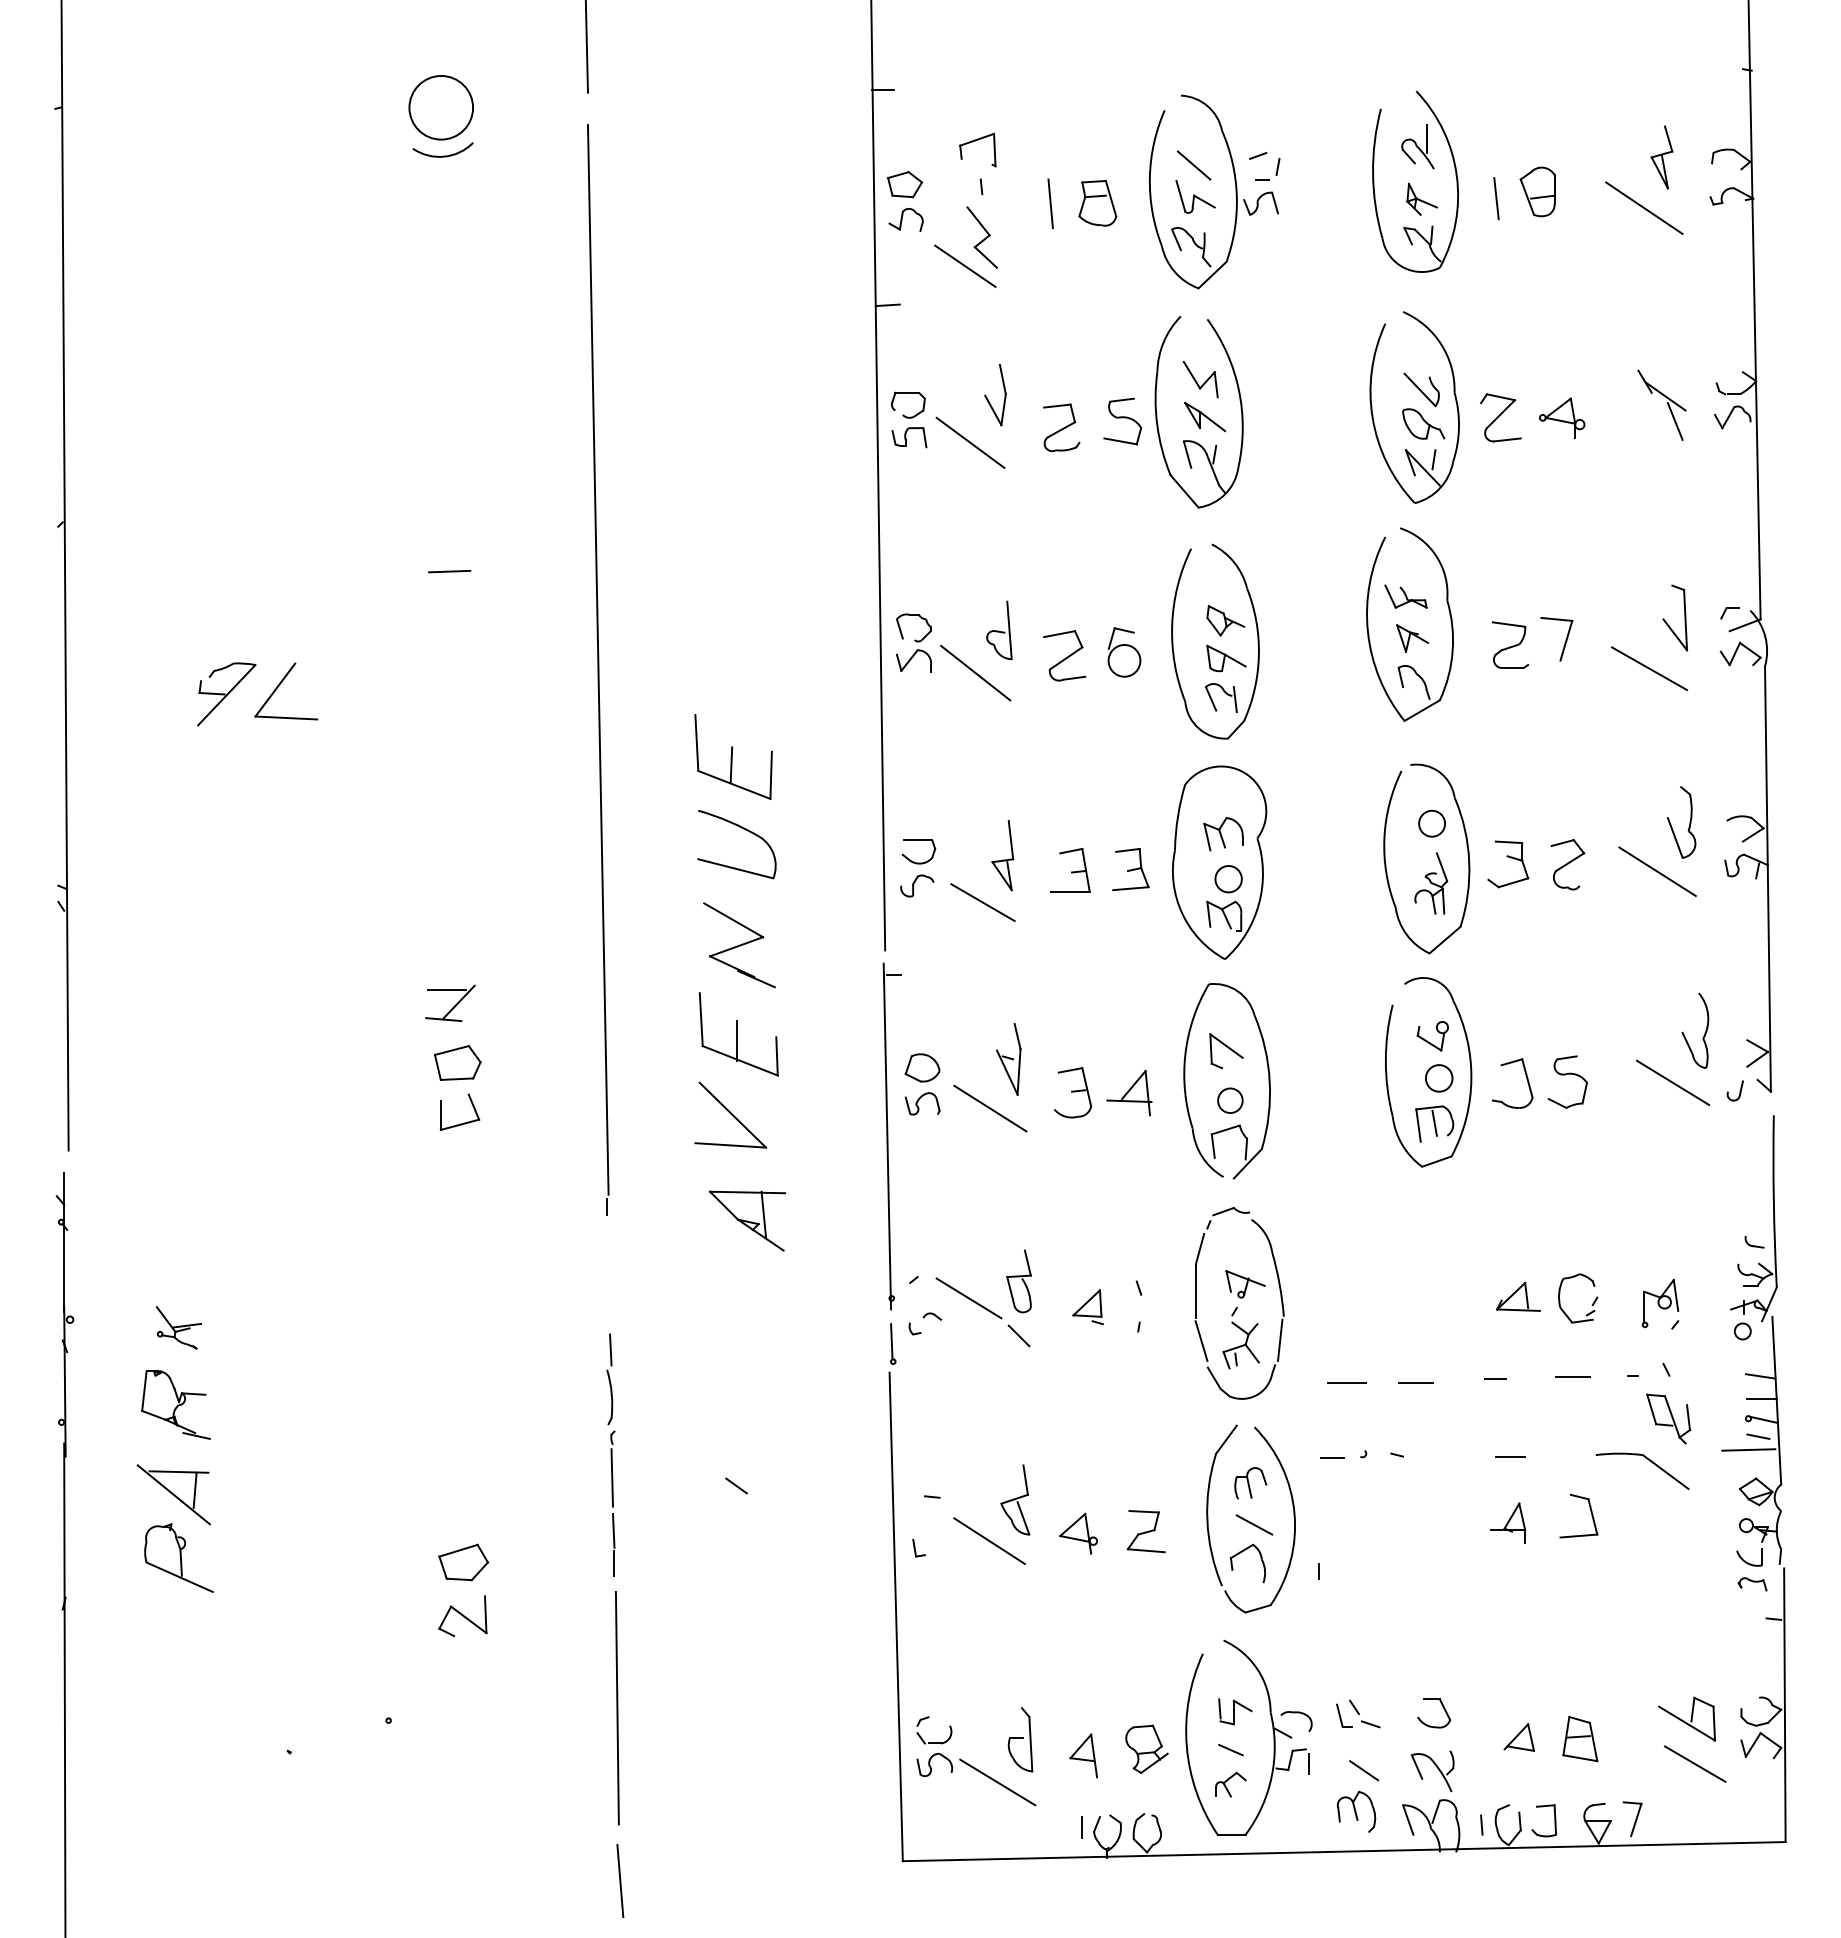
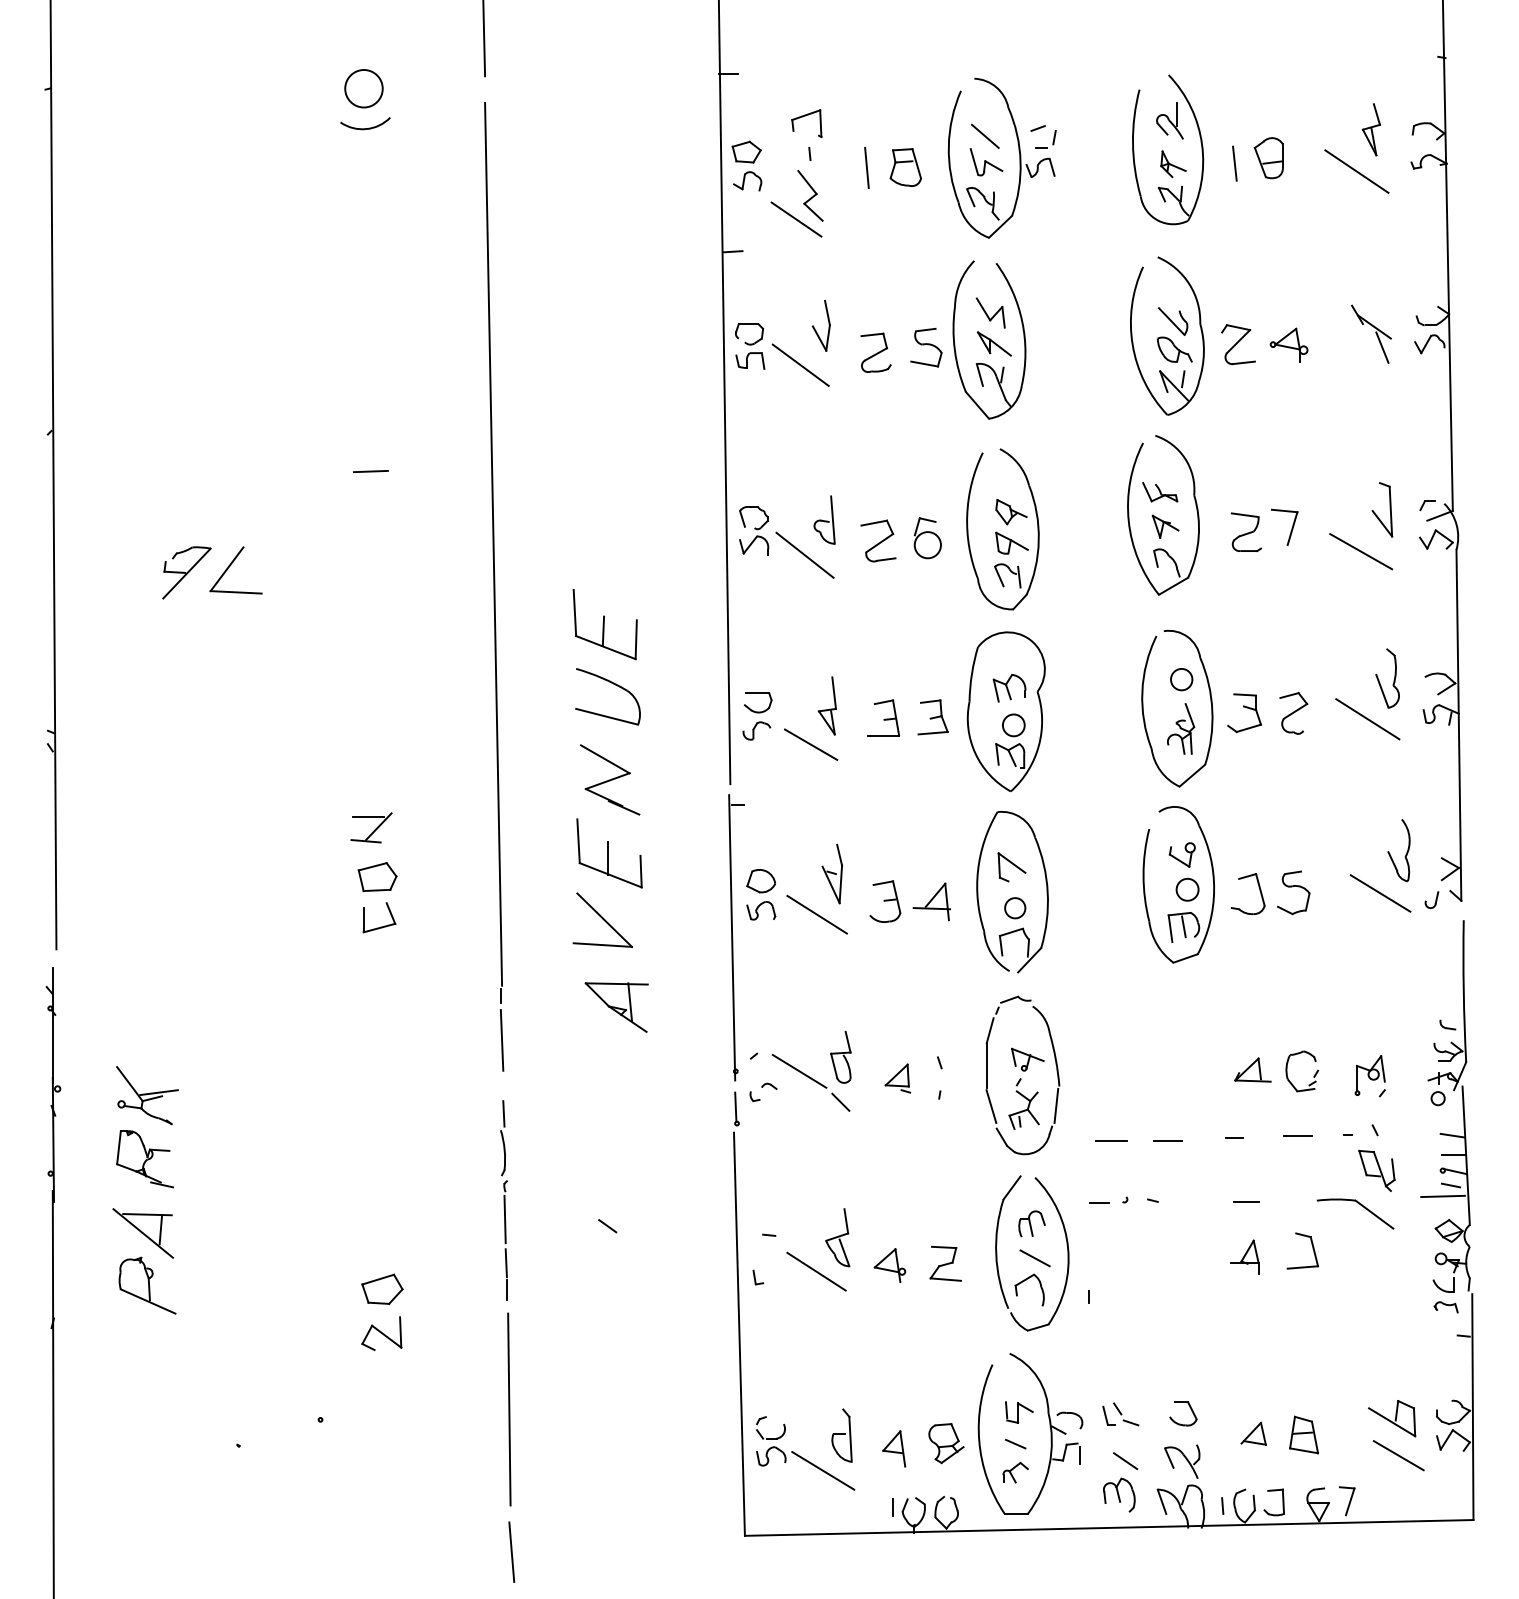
circle: (440, 107) -> (363, 88), size x0.71
line: (608, 1260) -> (502, 1040), added
part: (178, 1327) -> (147, 1095), size x1.67

